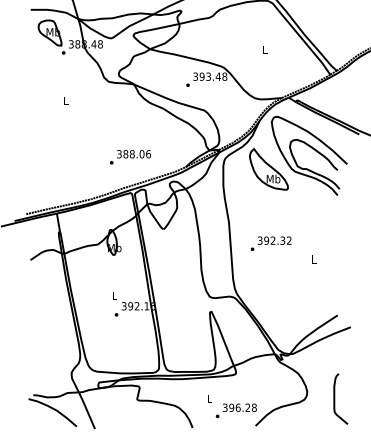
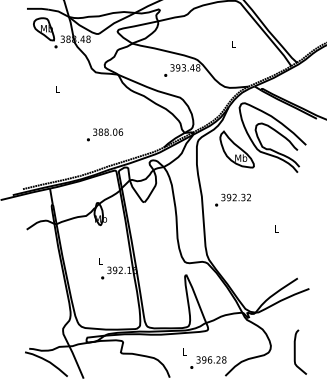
text: (131, 156) -> (105, 134), moved
text: (270, 242) -> (232, 199), moved

